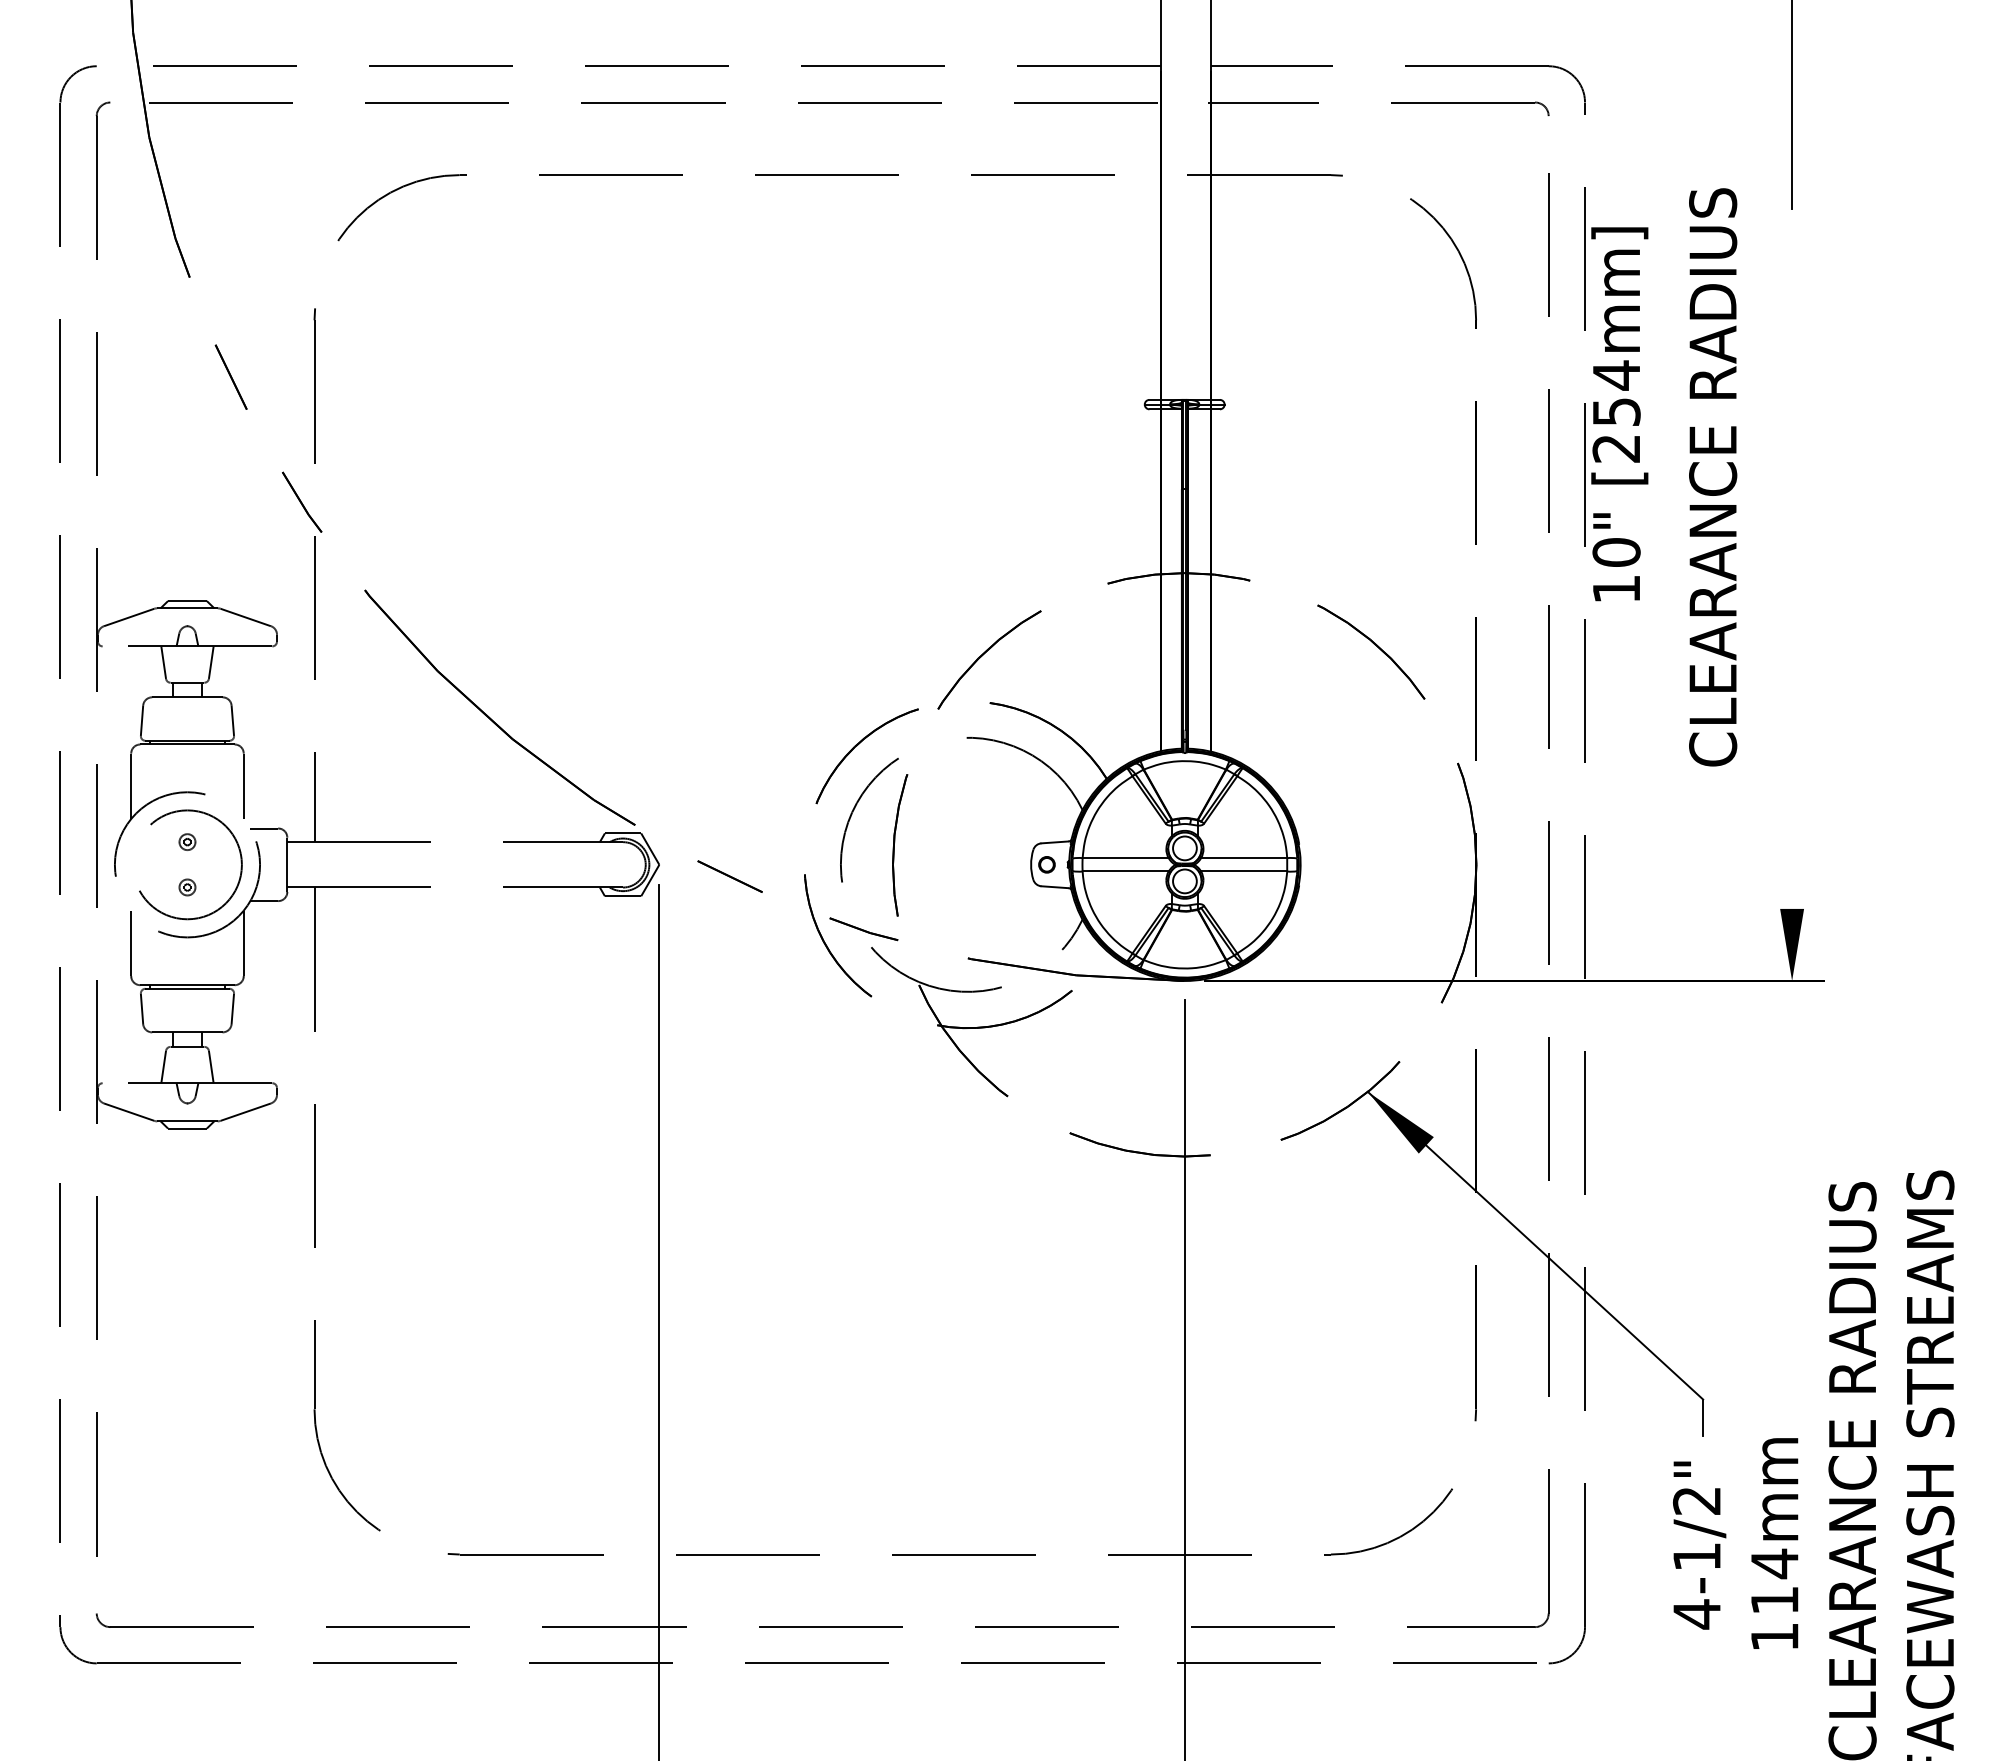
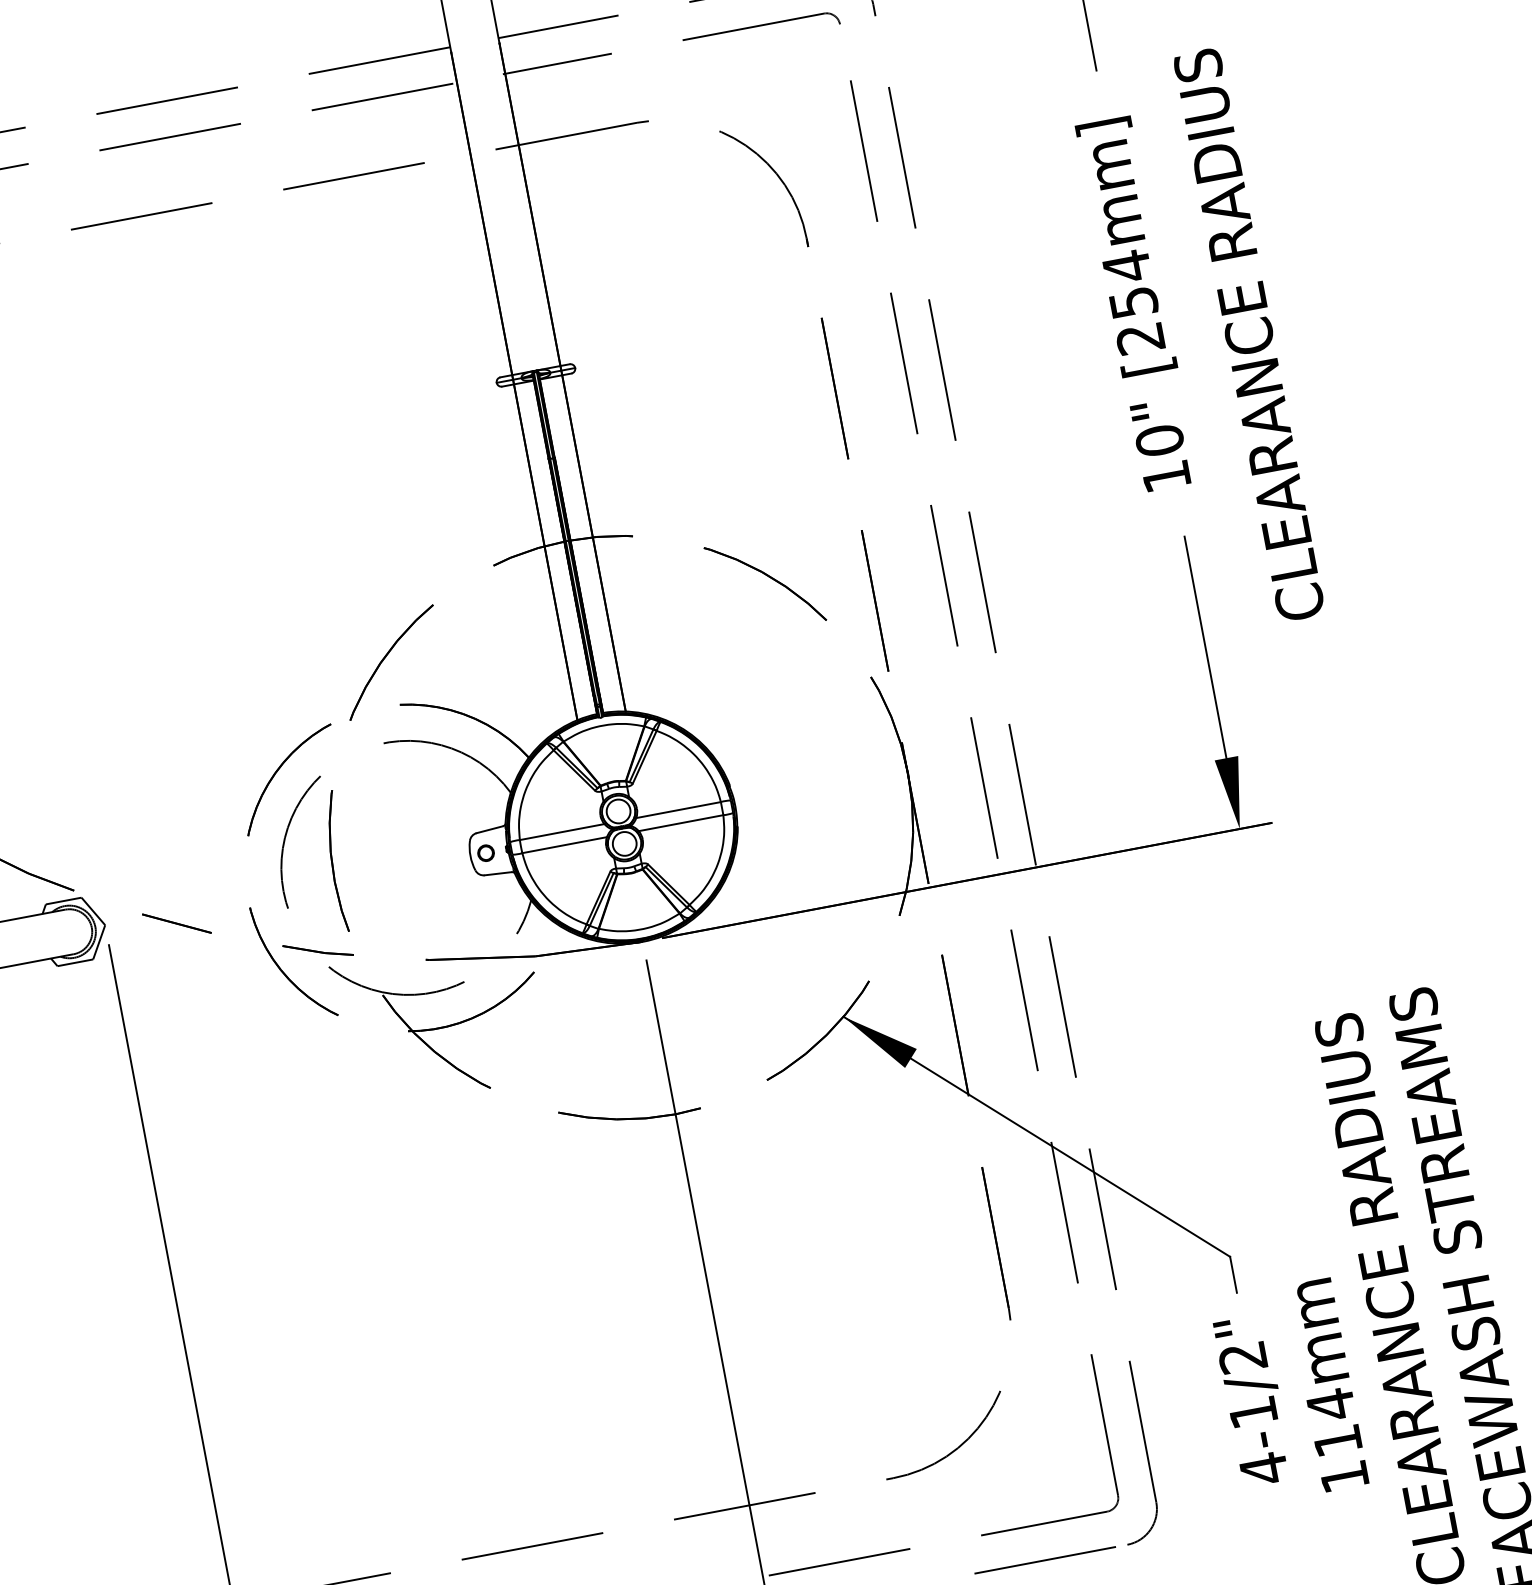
text: (1619, 414) -> (1137, 304), moved
text: (1713, 477) -> (1249, 335), moved
line: (1792, 795) -> (1205, 646), added

